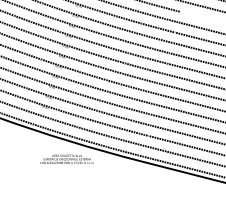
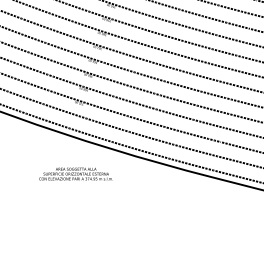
text: (66, 158) -> (75, 172), moved

